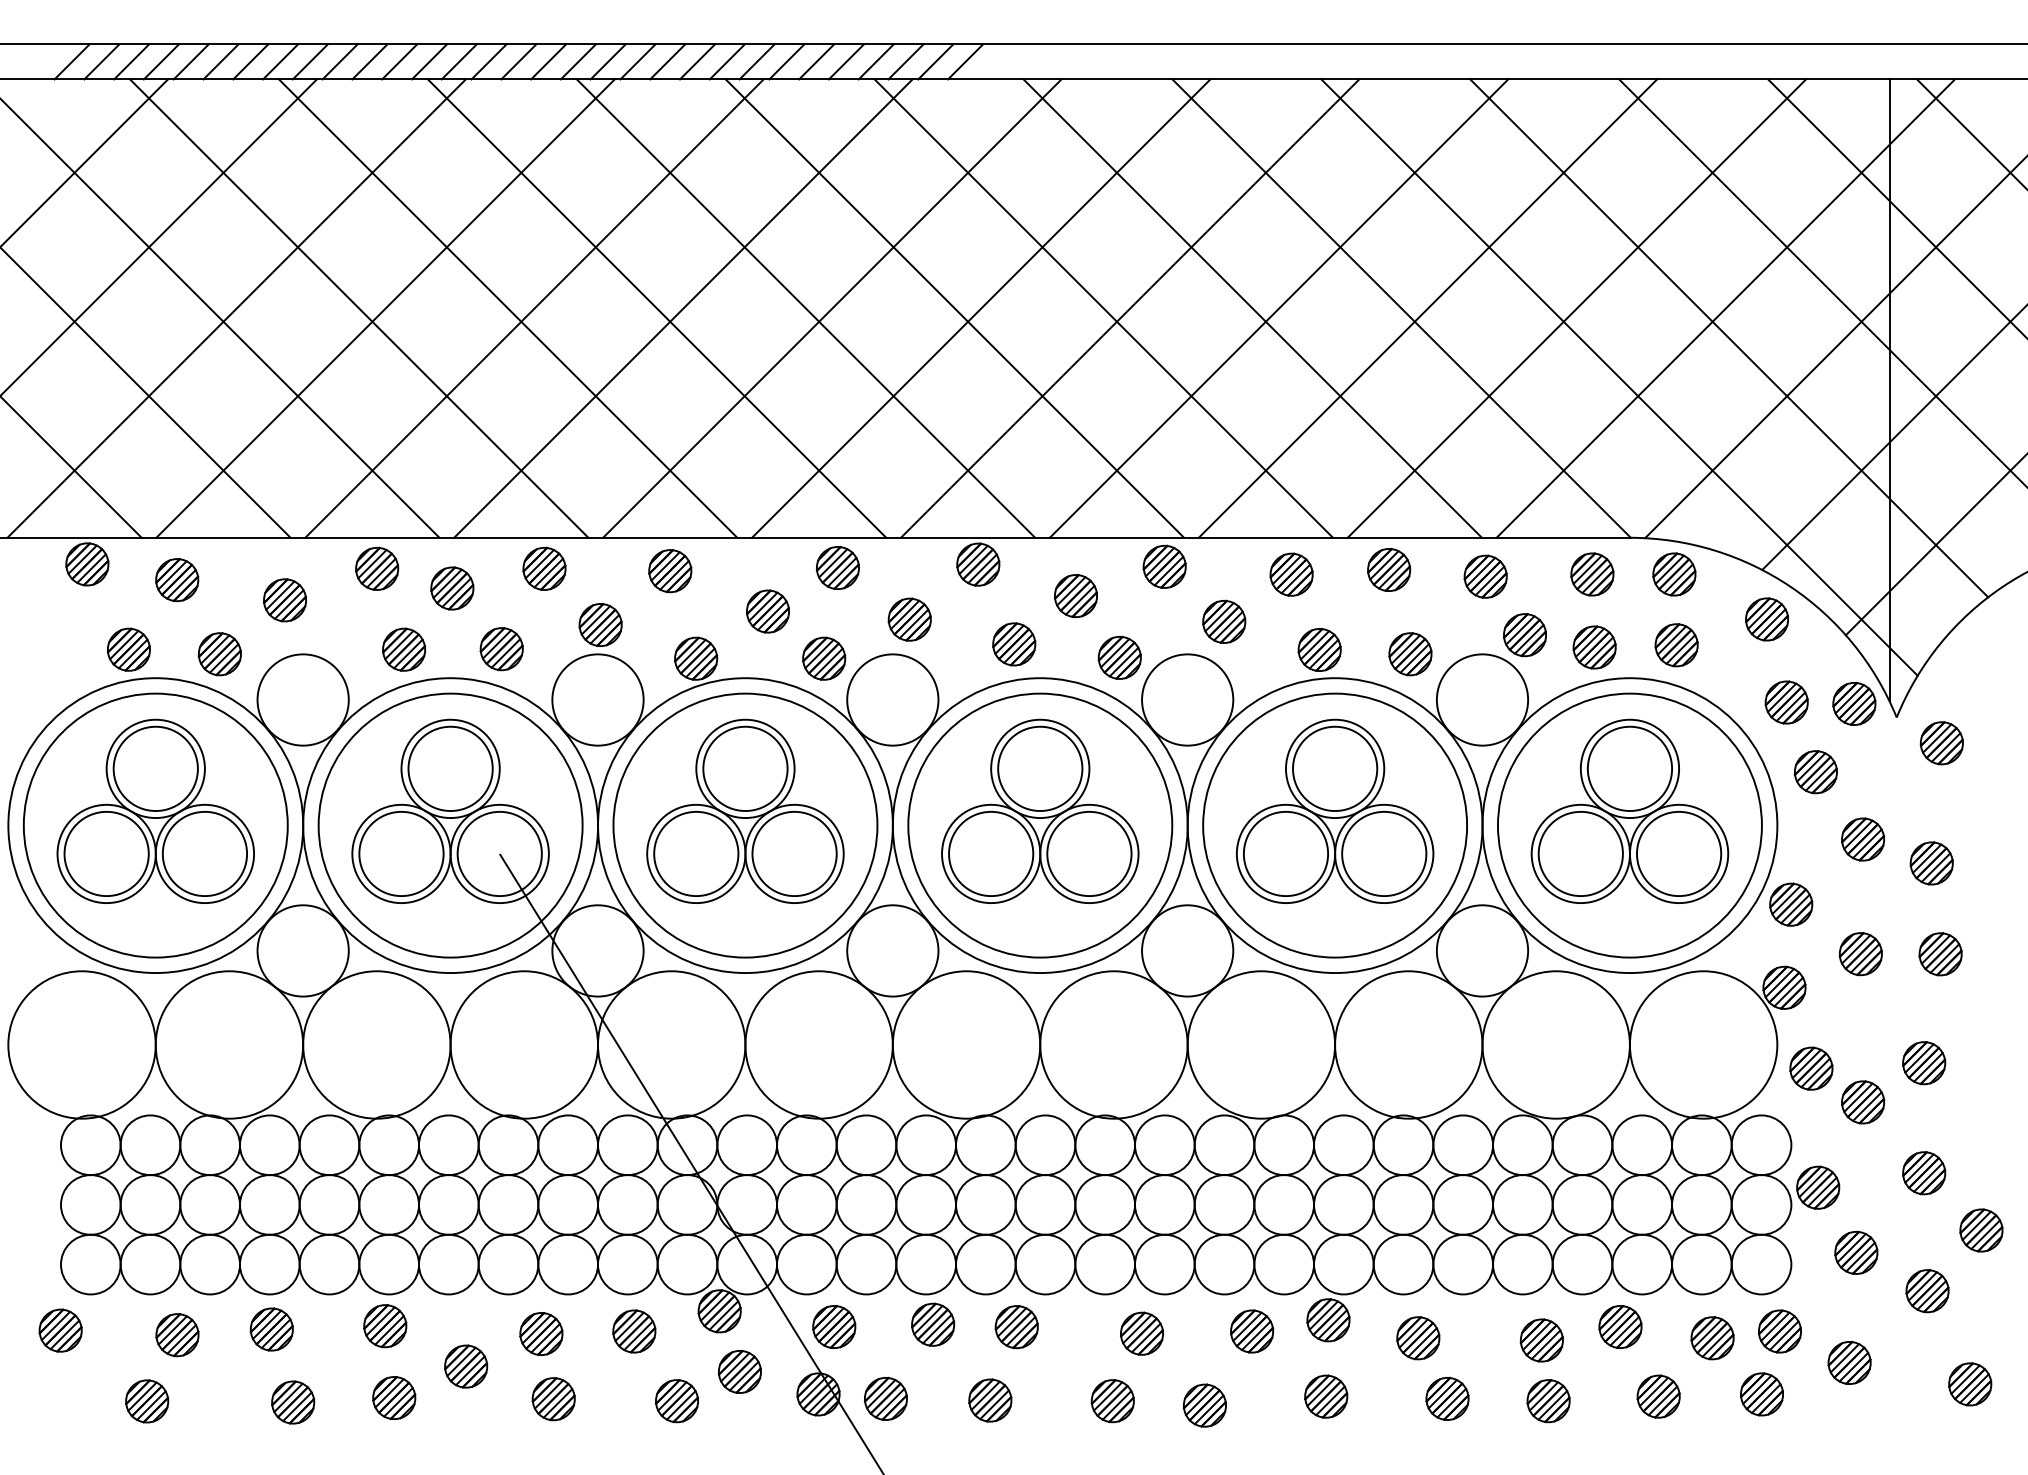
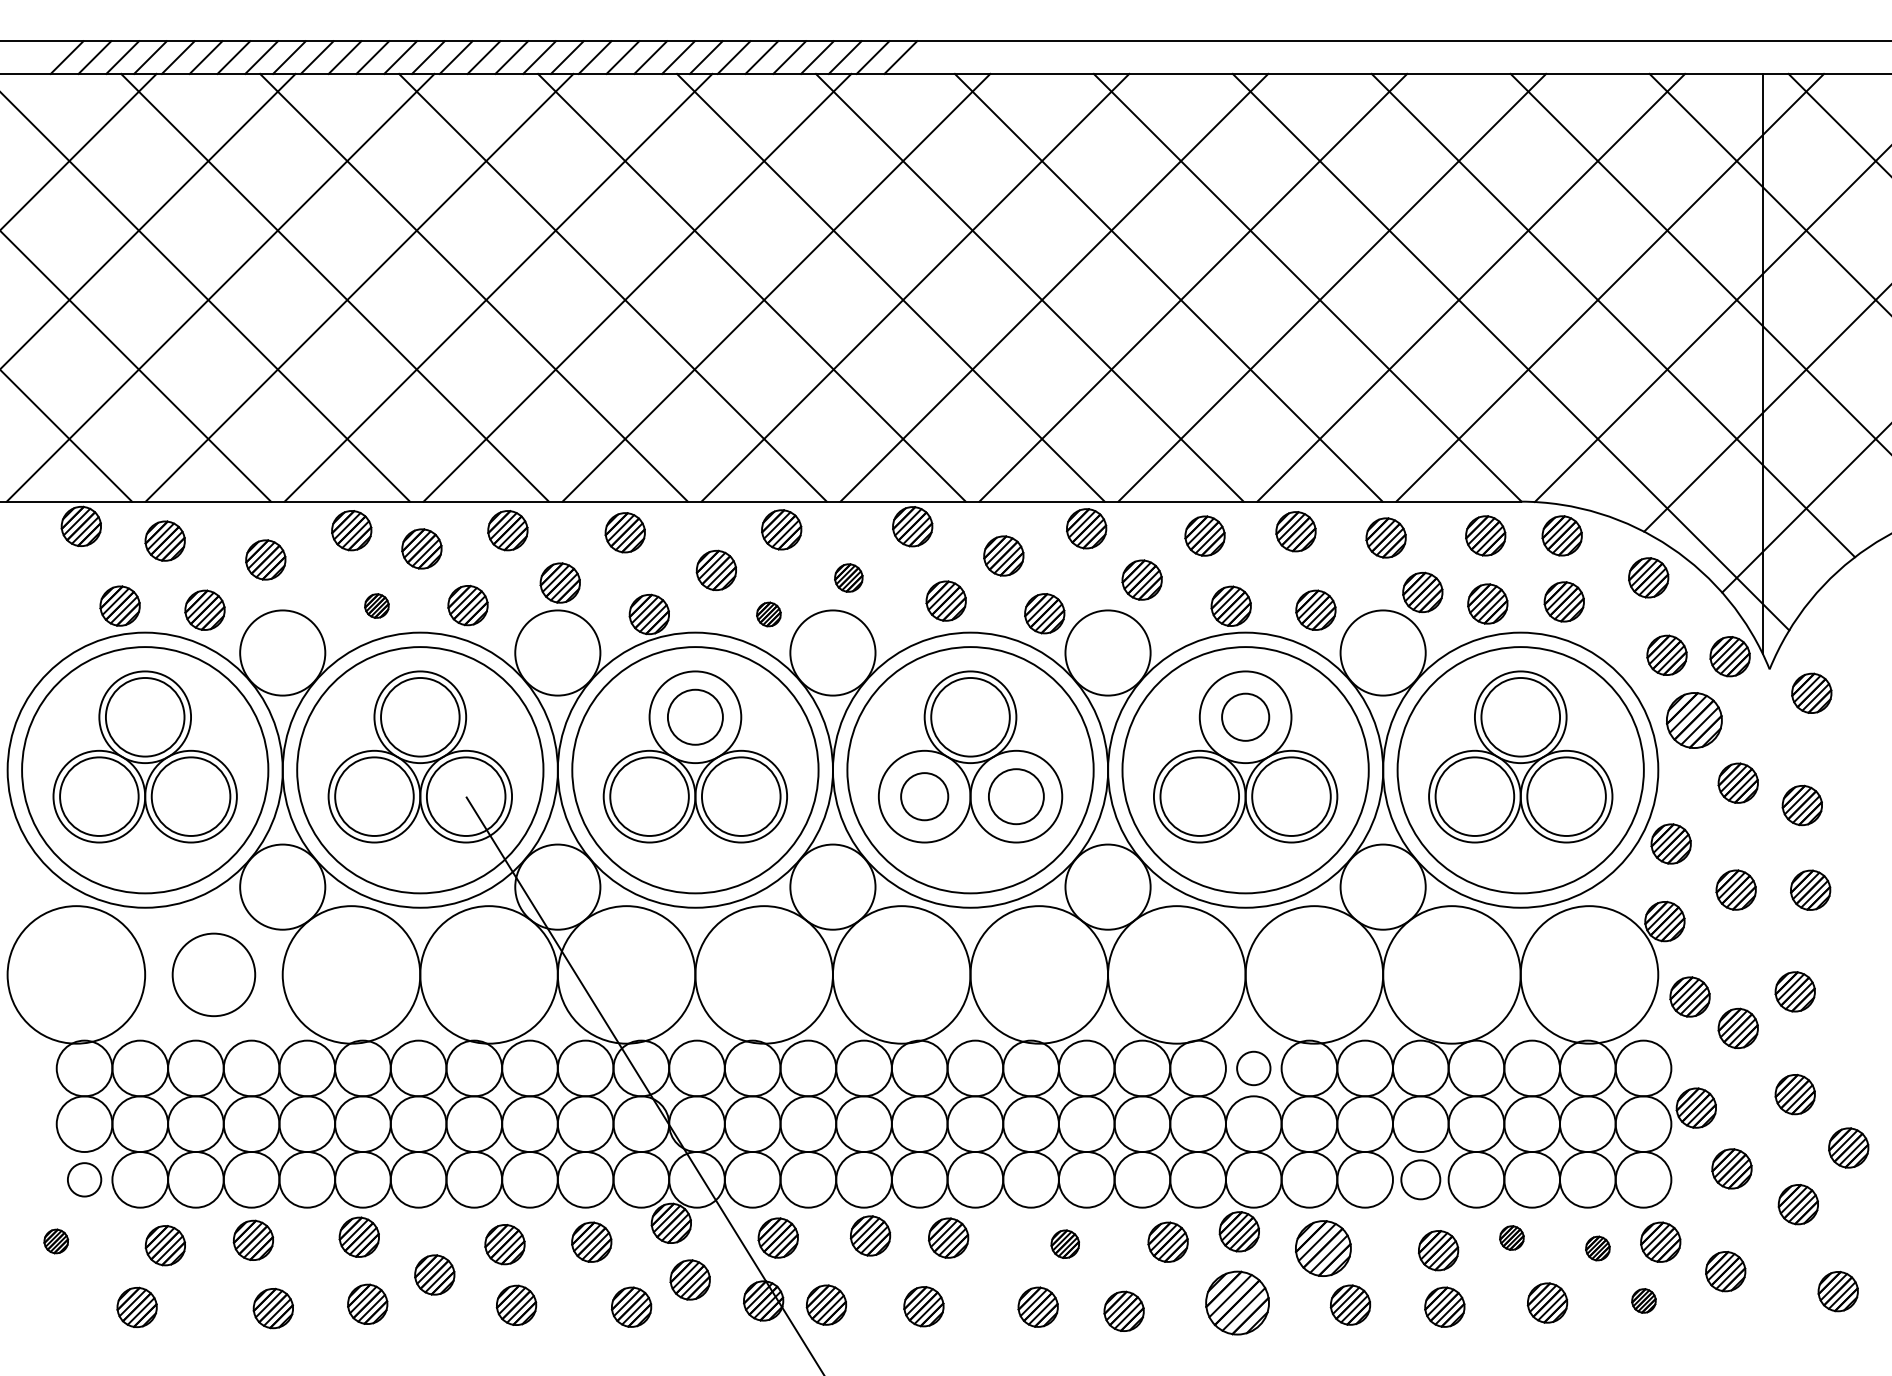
part: (909, 619) -> (848, 577), size x0.7
part: (403, 649) -> (376, 605), size x0.6
part: (823, 658) -> (768, 614), size x0.6
circle: (745, 769) -> (695, 717), size x0.7
circle: (1334, 769) -> (1245, 717), size x0.6
part: (1815, 771) -> (1693, 719), size x1.4
circle: (990, 853) -> (924, 796), size x0.6
circle: (1089, 853) -> (1016, 796), size x0.7
circle: (228, 1044) -> (213, 974), size x0.6
circle: (1343, 1145) -> (1253, 1068), size x0.6
circle: (90, 1264) -> (84, 1179), size x0.6
circle: (1522, 1264) -> (1420, 1179), size x0.7
part: (1620, 1326) -> (1511, 1237), size x0.6
part: (59, 1330) -> (55, 1241), size x0.6
part: (1140, 1332) -> (1064, 1243), size x0.7
part: (1417, 1338) -> (1322, 1248), size x1.4
part: (1712, 1338) -> (1597, 1248), size x0.6
part: (1761, 1393) -> (1643, 1300), size x0.6
part: (1325, 1396) -> (1236, 1302), size x1.6

